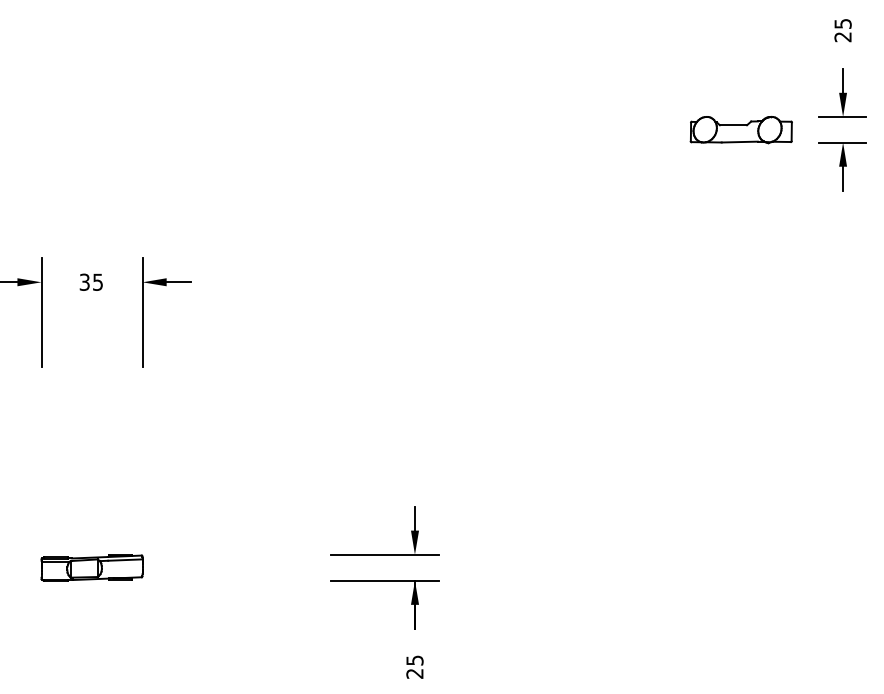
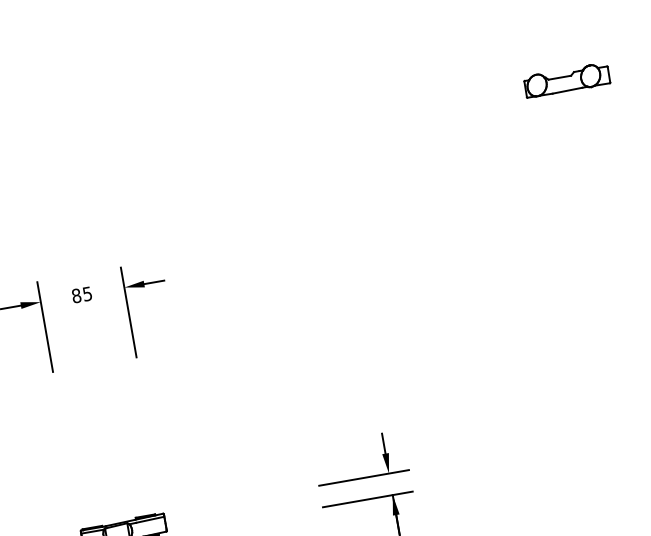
part: (740, 130) -> (566, 81), moved
text: (84, 281) -> (76, 295), 35 -> 85

